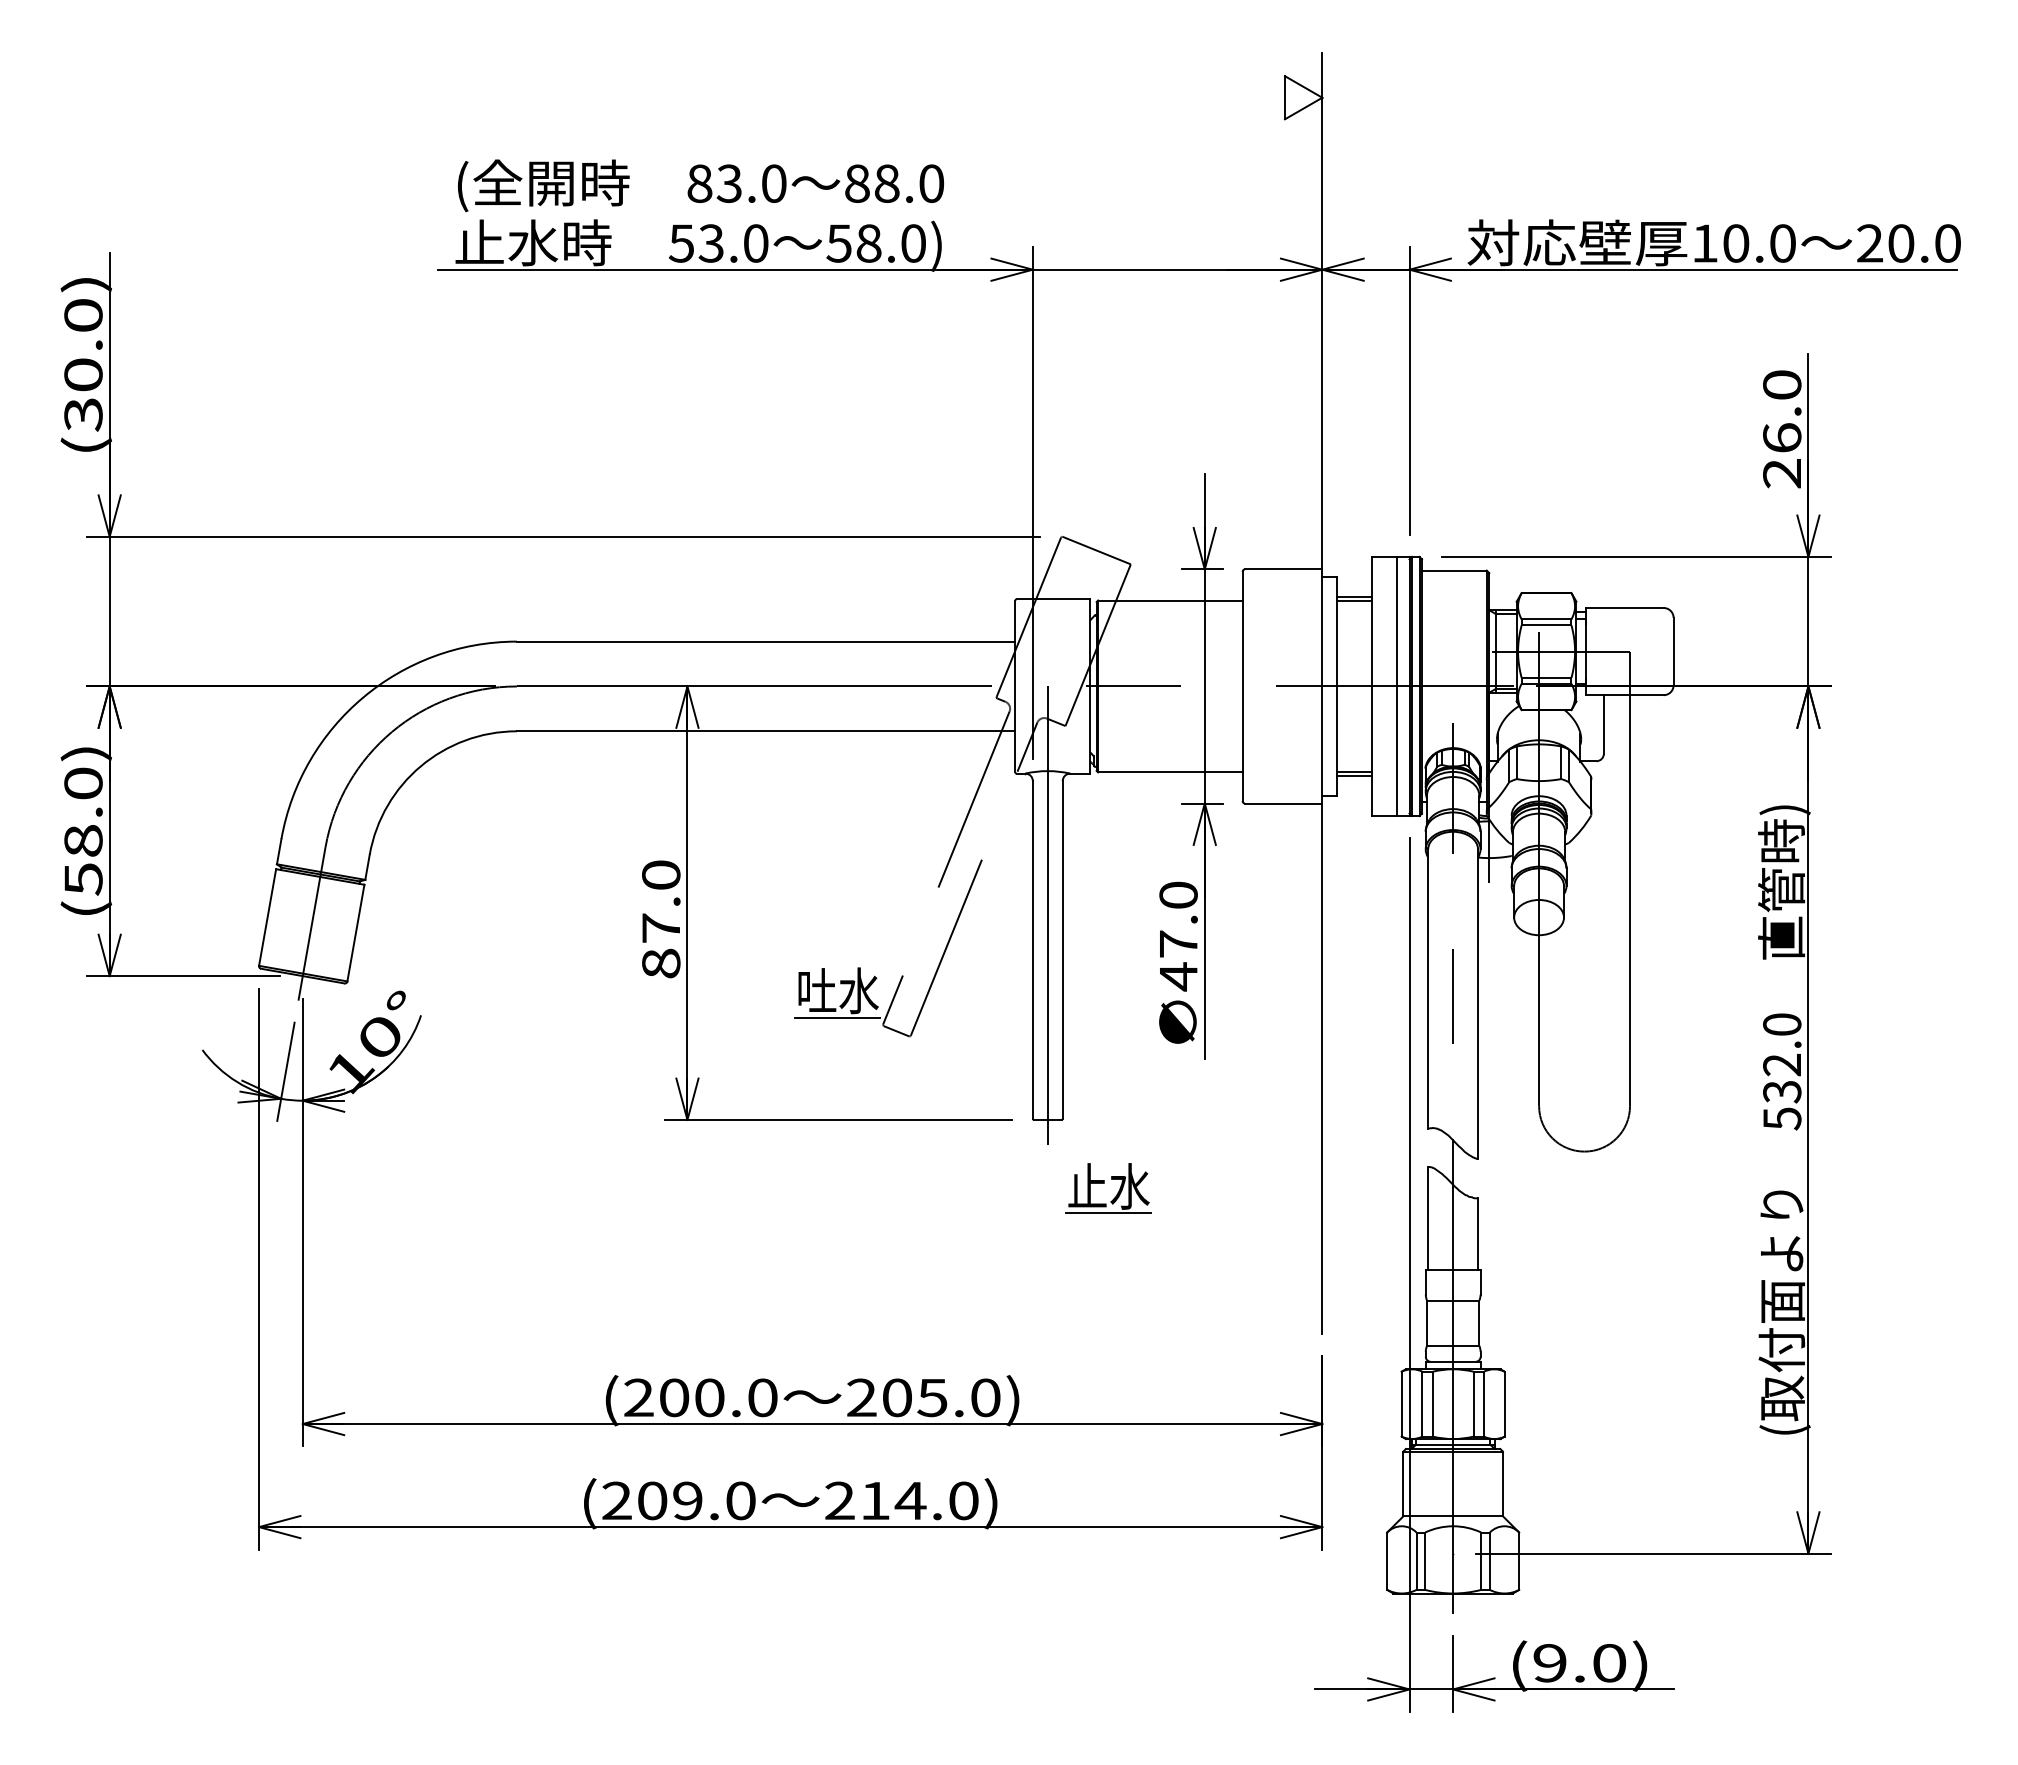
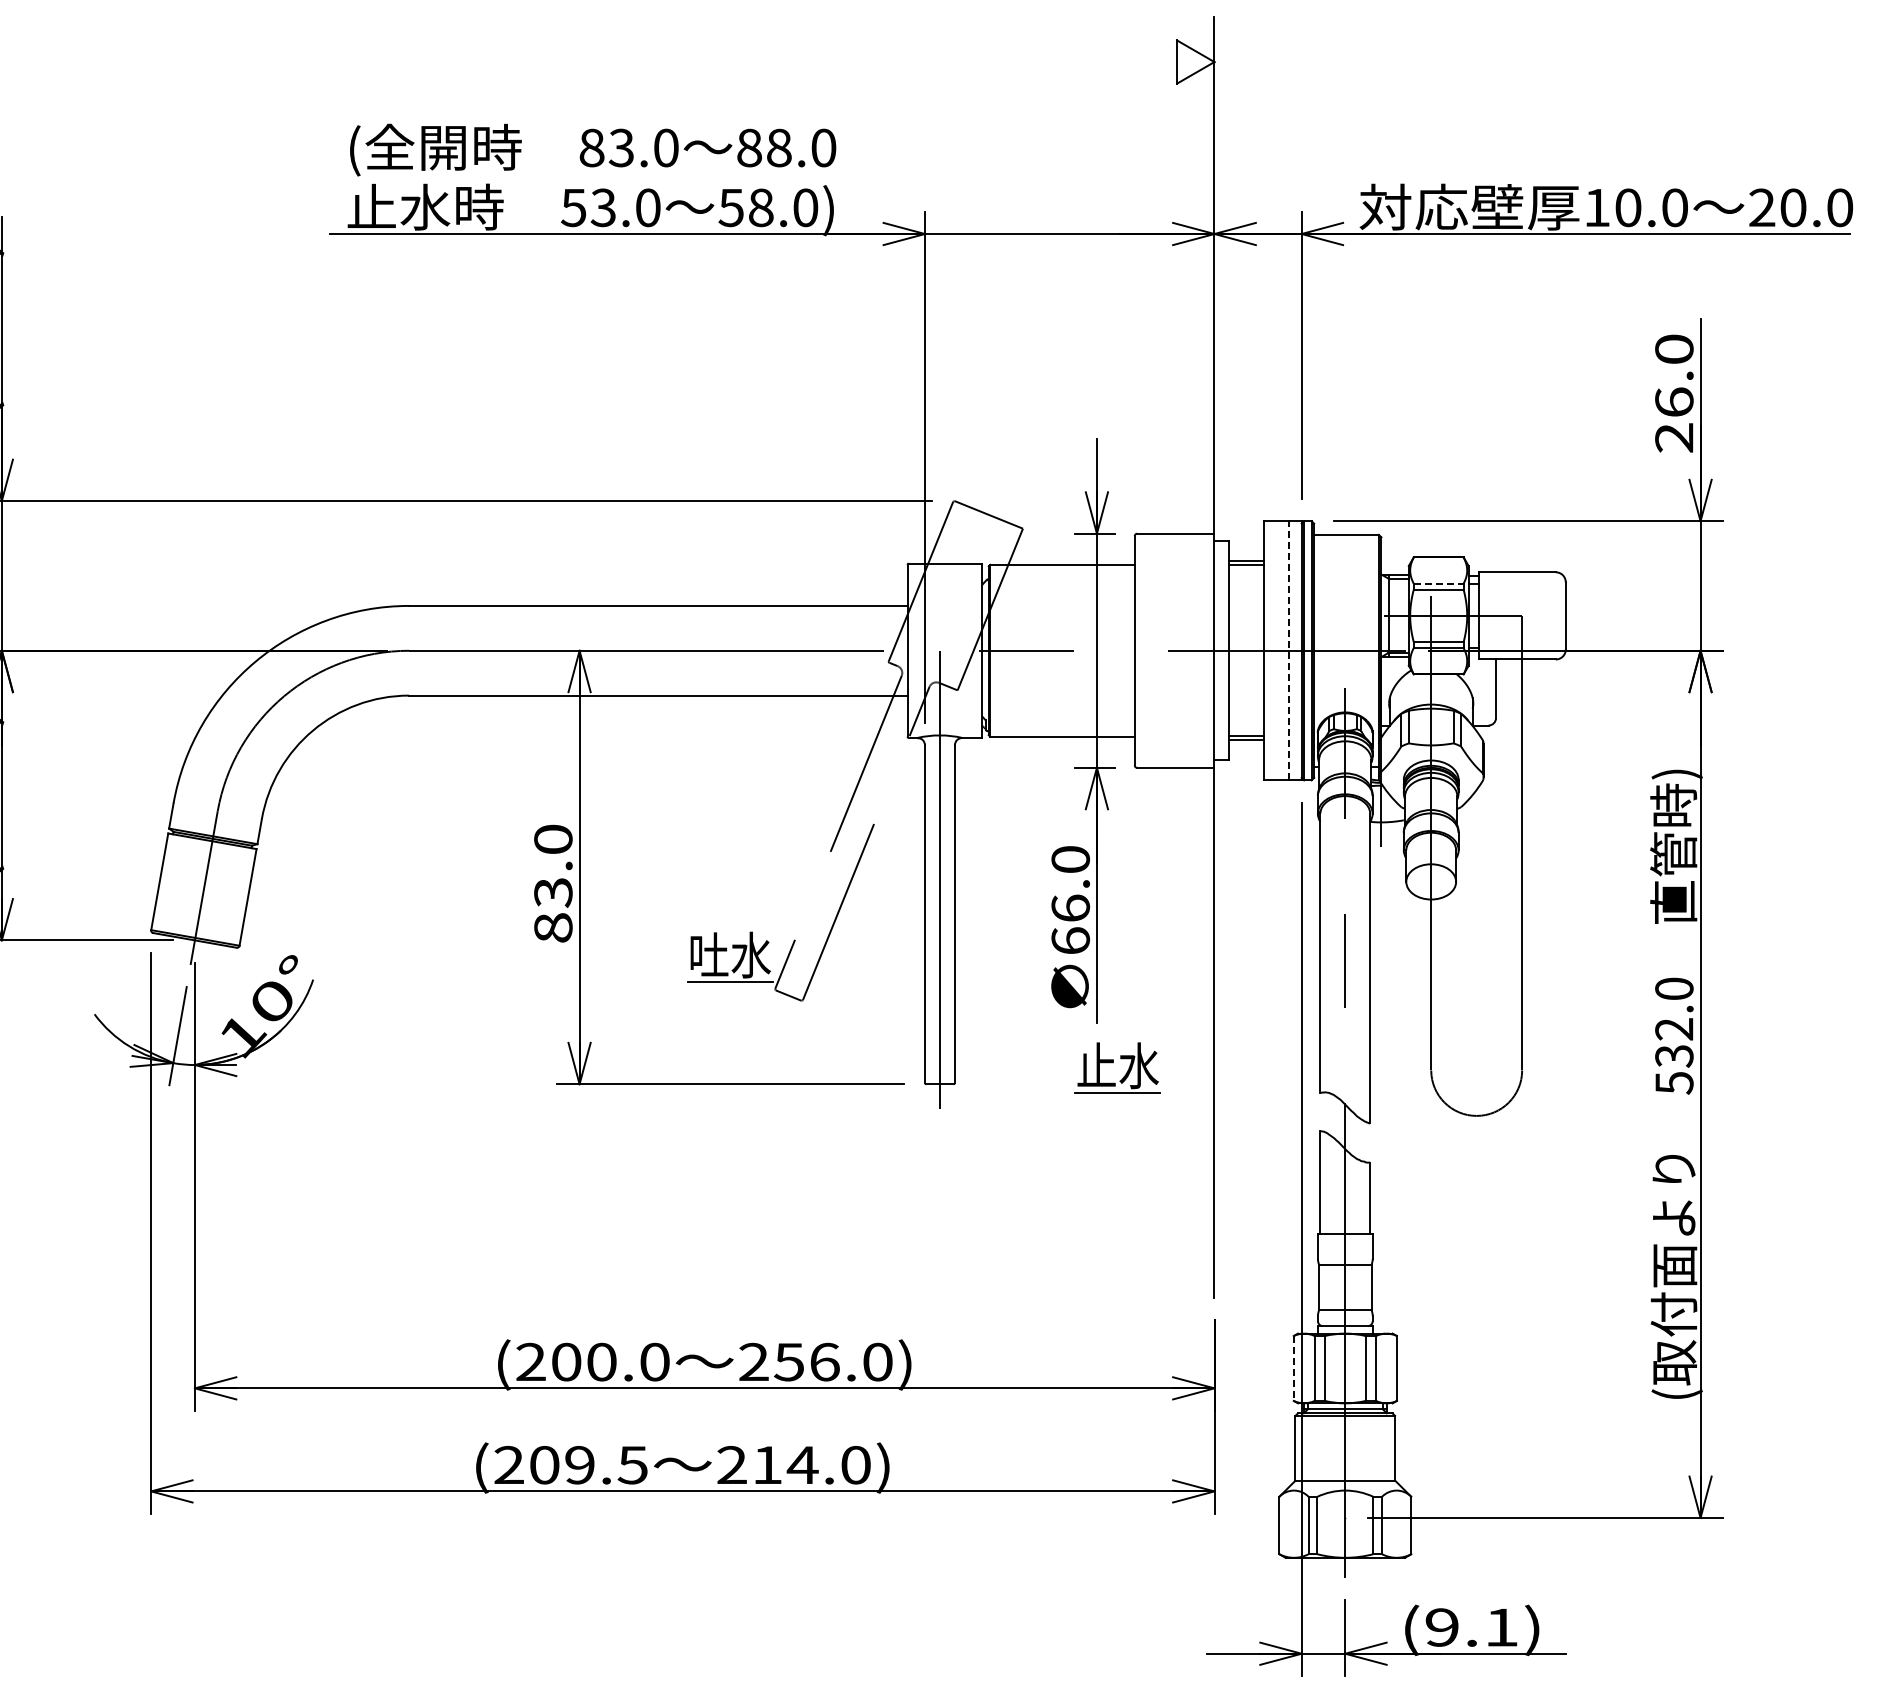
line: (1546, 619) -> (1438, 583), solid -> dashed
line: (1397, 686) -> (1289, 650), solid -> dashed
text: (661, 928) -> (553, 892), 87.0 -> 83.0
text: (1178, 960) -> (1070, 924), 47.0 -> 66.0
part: (1104, 1183) -> (1113, 1062), moved
text: (914, 1397) -> (806, 1361), 205.0) -> 256.0)
line: (1401, 1404) -> (1293, 1368), solid -> dashed
text: (740, 1500) -> (632, 1464), (209.0 -> (209.5
text: (1609, 1663) -> (1501, 1627), (9.0) -> (9.1)

